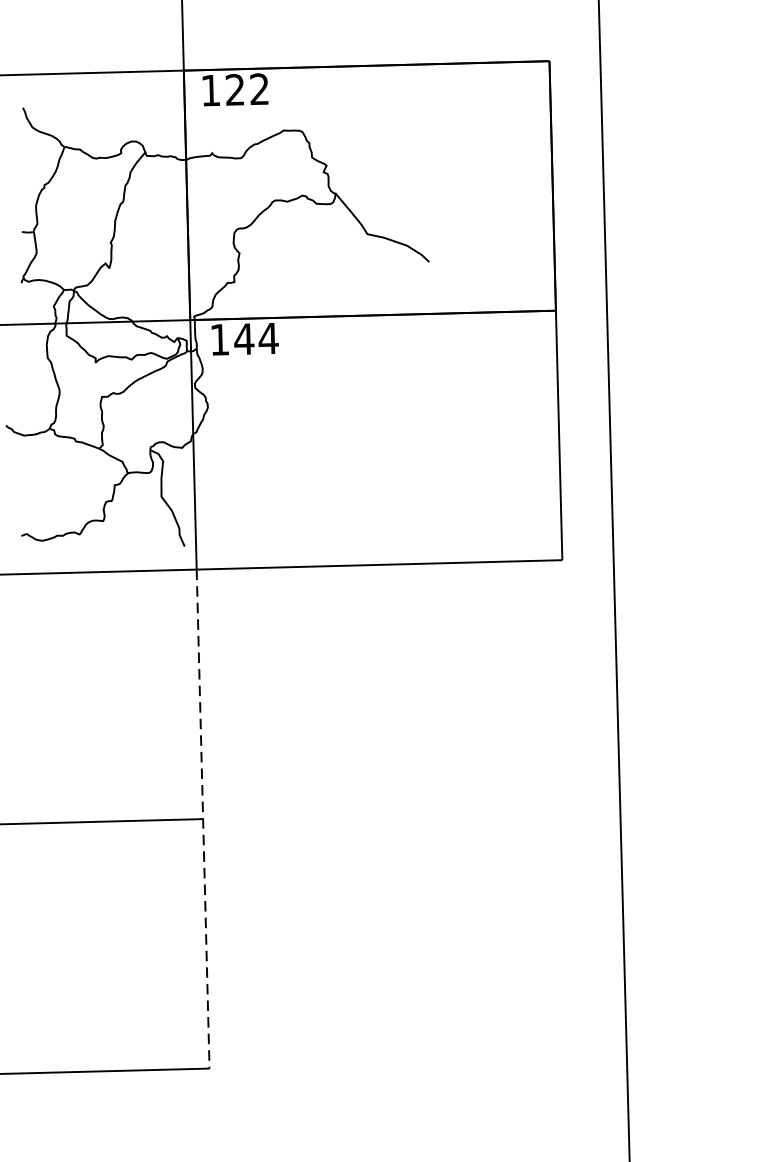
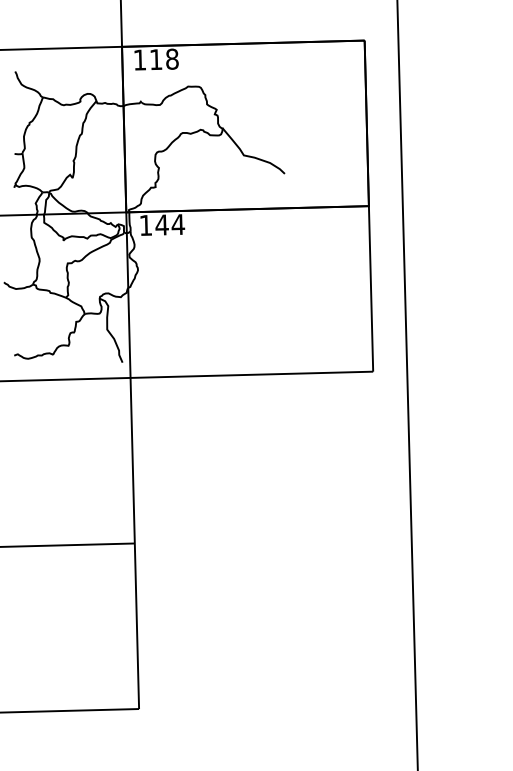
text: (247, 88) -> (164, 58), 122 -> 118
line: (202, 819) -> (134, 543), dashed -> solid

